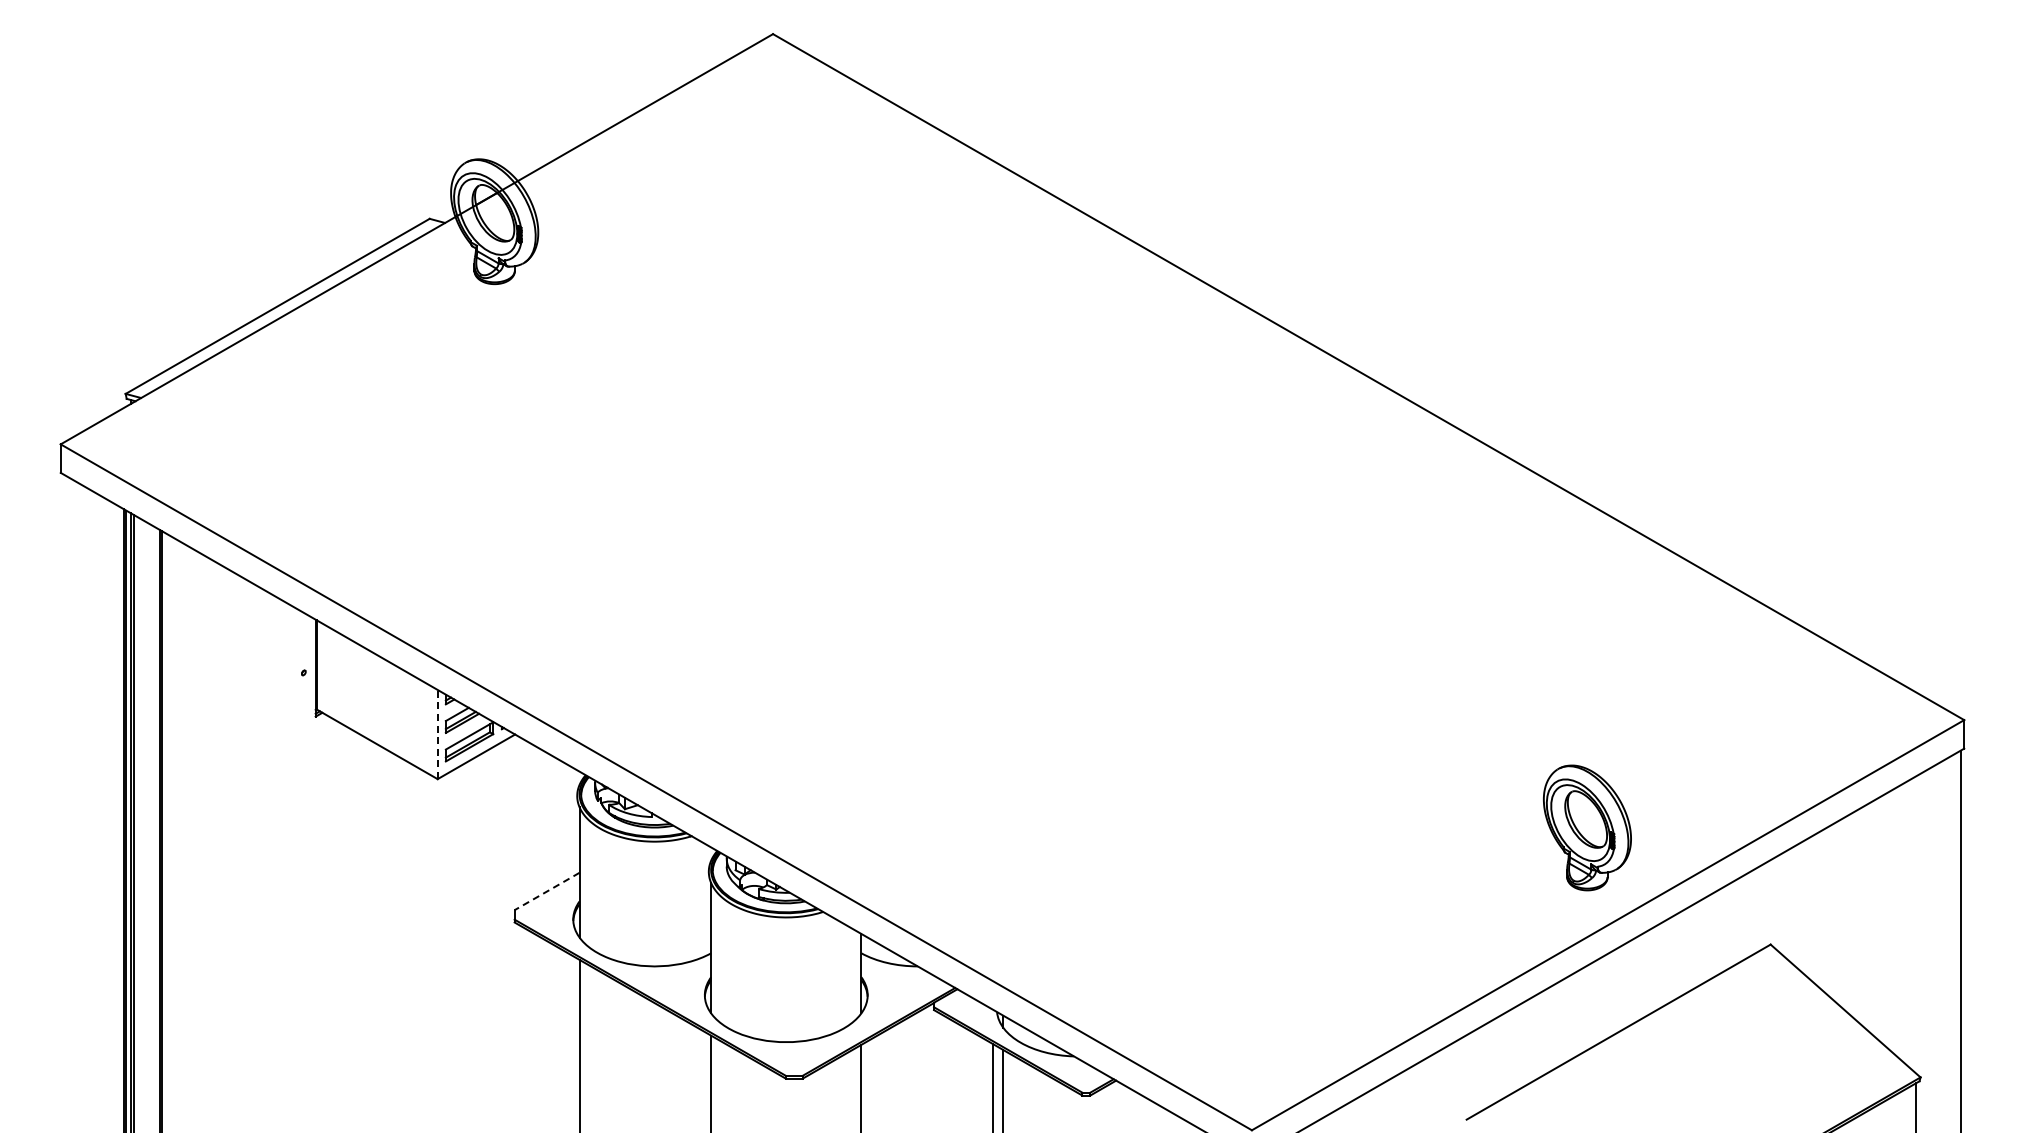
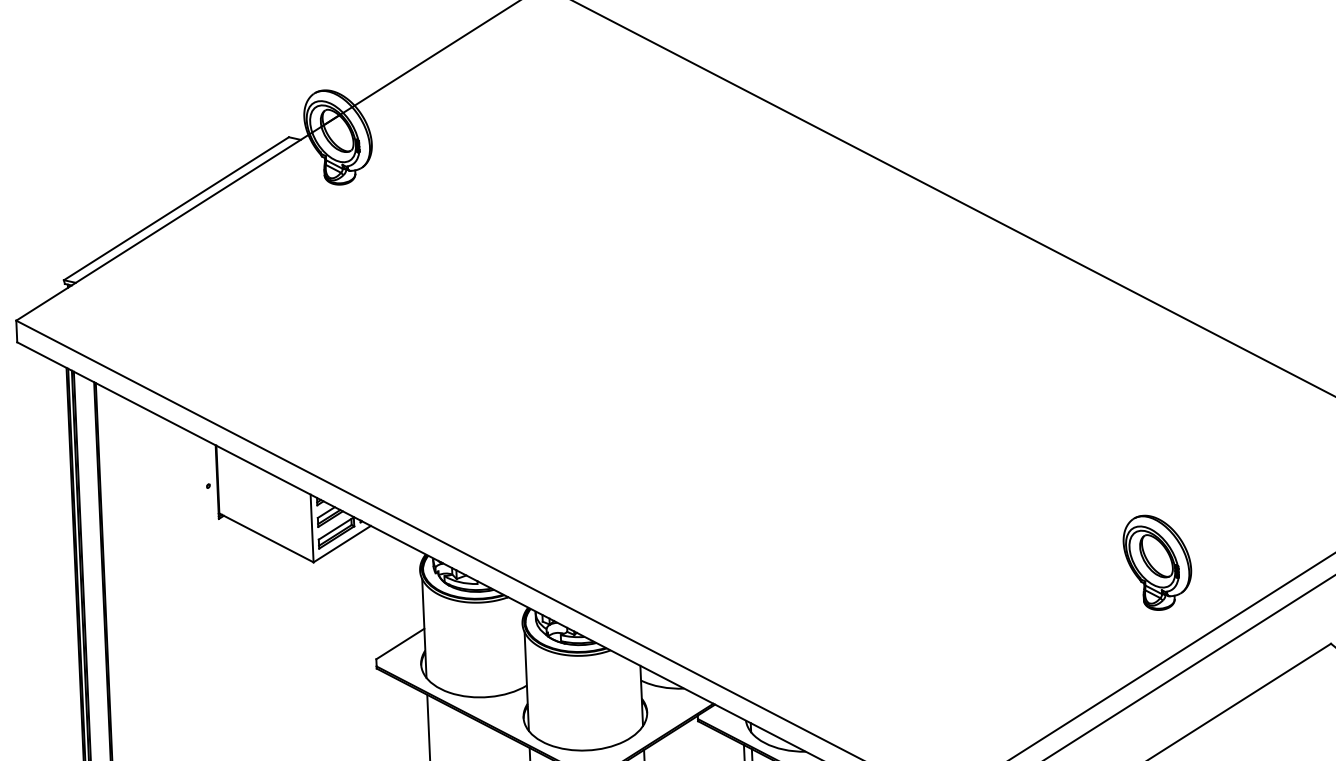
line: (437, 734) -> (311, 528), dashed -> solid
part: (1587, 827) -> (1157, 562), moved
line: (546, 891) -> (399, 644), dashed -> solid

